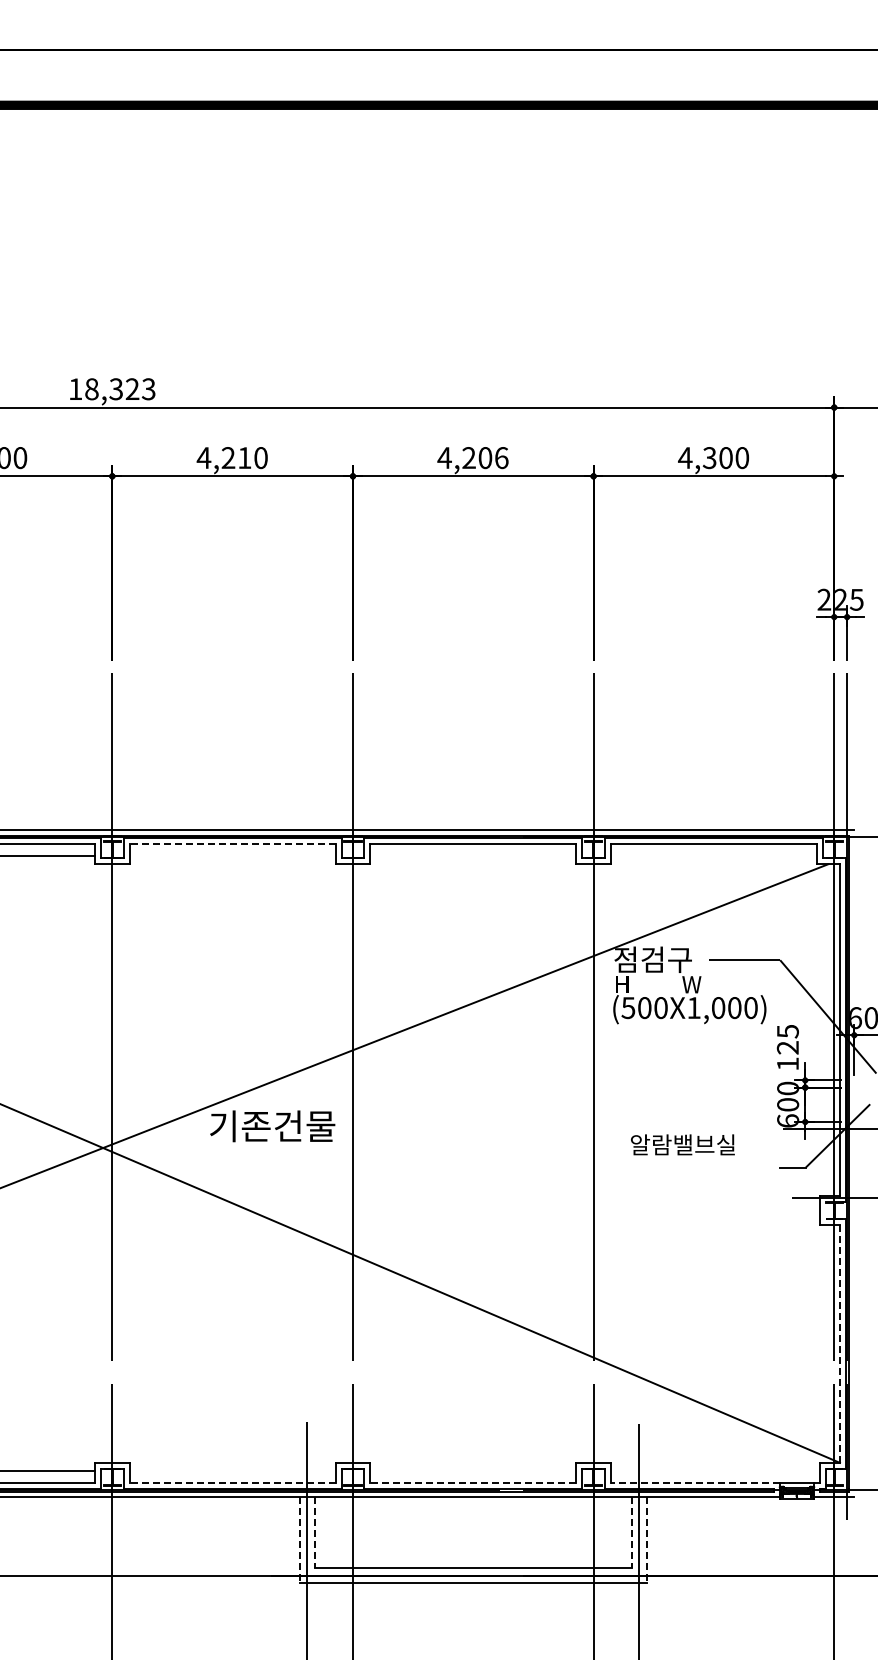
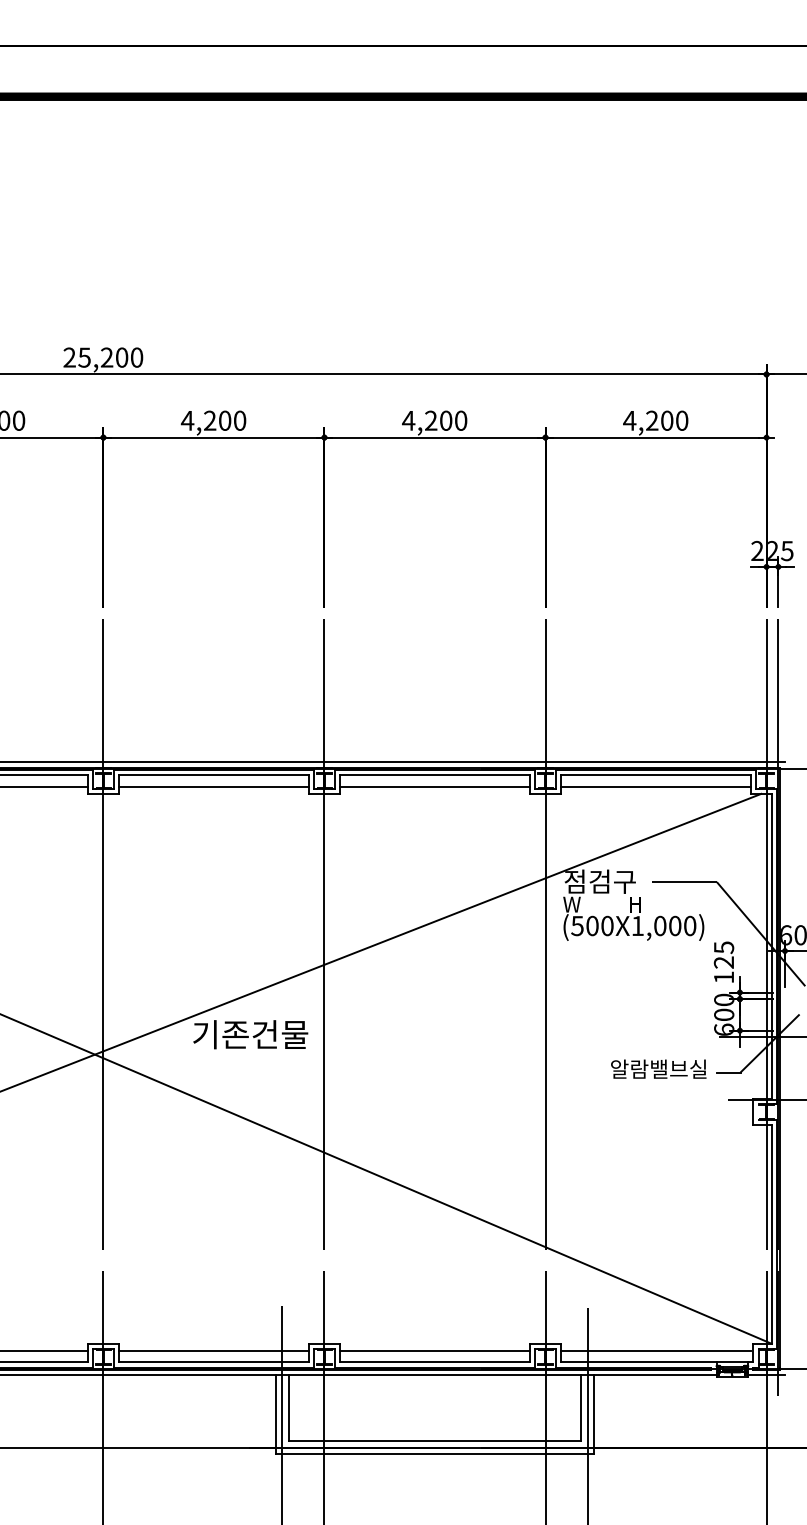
text: (111, 389) -> (102, 357), 18,323 -> 25,200
text: (501, 457) -> (460, 420), 4,206 -> 4,200
text: (244, 458) -> (224, 421), 4,210 -> 4,200
text: (709, 458) -> (651, 421), 4,300 -> 4,200
line: (232, 844) -> (213, 775), dashed -> solid
line: (232, 856) -> (213, 786), added
line: (473, 856) -> (435, 786), added
line: (713, 856) -> (655, 786), added
text: (621, 984) -> (571, 904), H -> W
text: (691, 984) -> (635, 904), W -> H
text: (682, 1144) -> (658, 1068), moved
line: (839, 1344) -> (771, 1235), dashed -> solid
line: (232, 1470) -> (213, 1350), added
line: (473, 1470) -> (435, 1350), added
line: (713, 1470) -> (655, 1350), added
line: (232, 1482) -> (213, 1361), dashed -> solid
line: (472, 1482) -> (434, 1361), dashed -> solid
line: (695, 1482) -> (639, 1361), dashed -> solid
line: (314, 1532) -> (289, 1407), dashed -> solid
line: (631, 1532) -> (580, 1407), dashed -> solid
line: (299, 1540) -> (275, 1415), dashed -> solid
line: (646, 1540) -> (594, 1415), dashed -> solid

